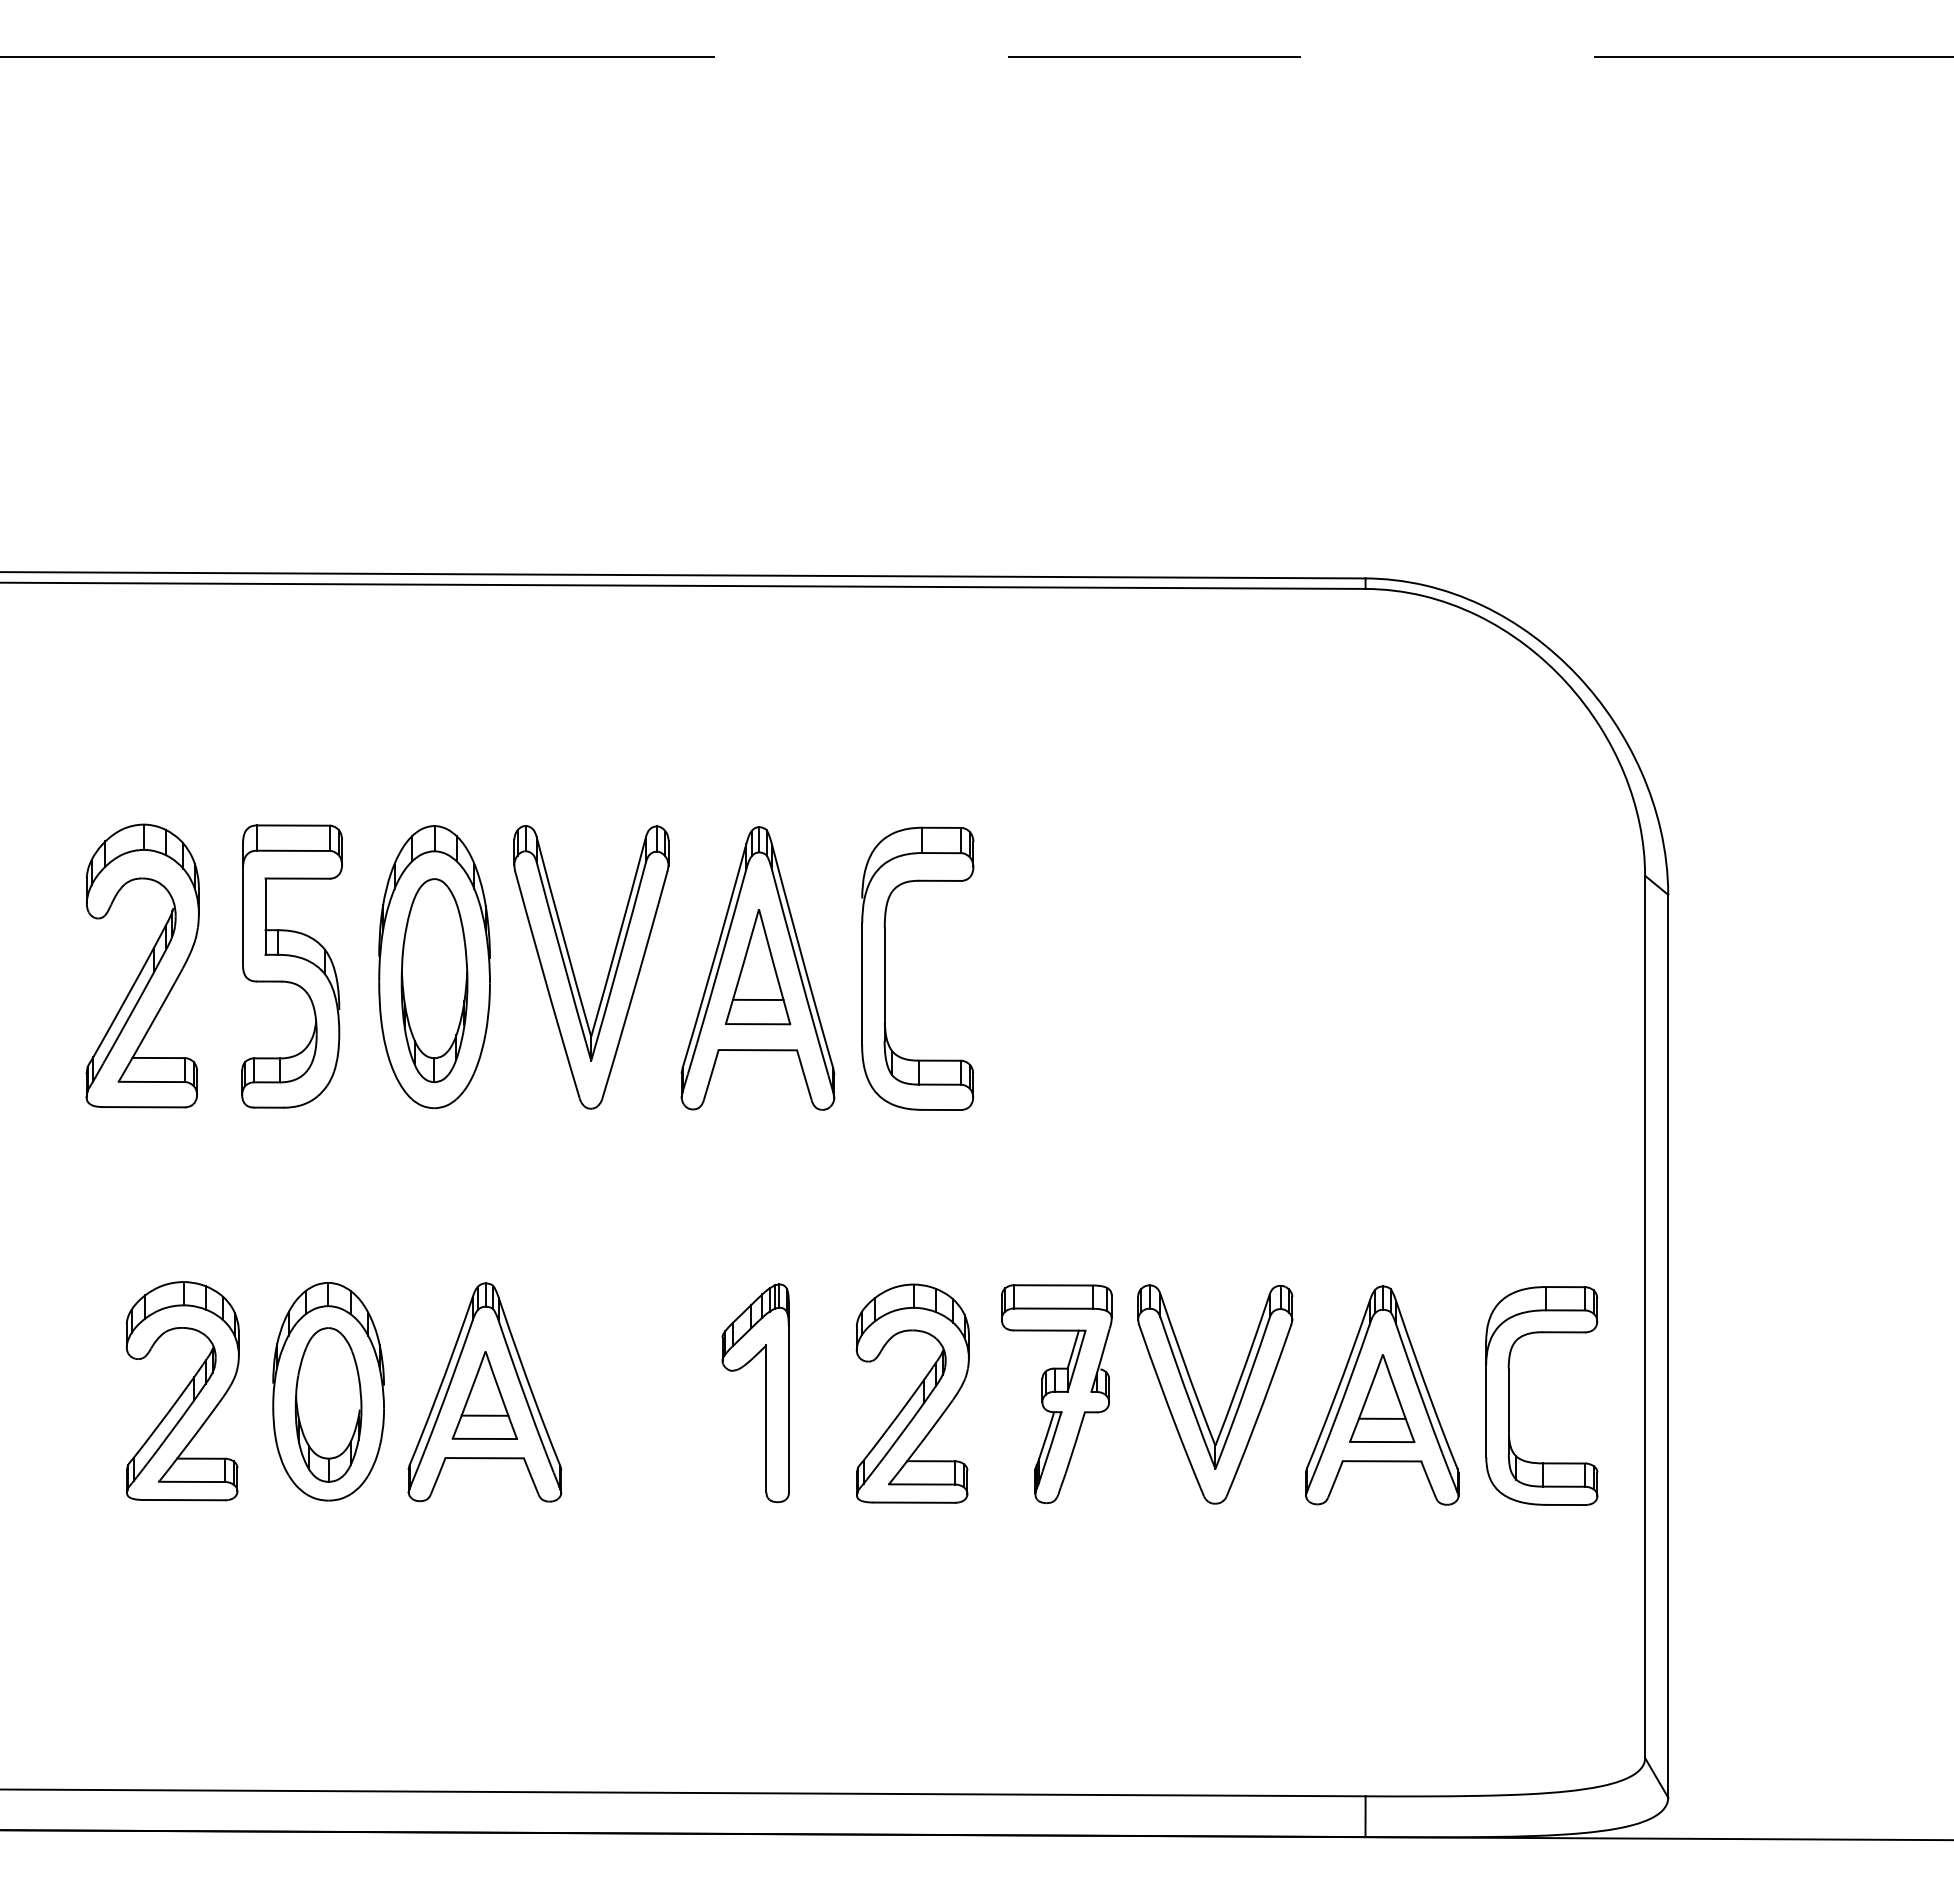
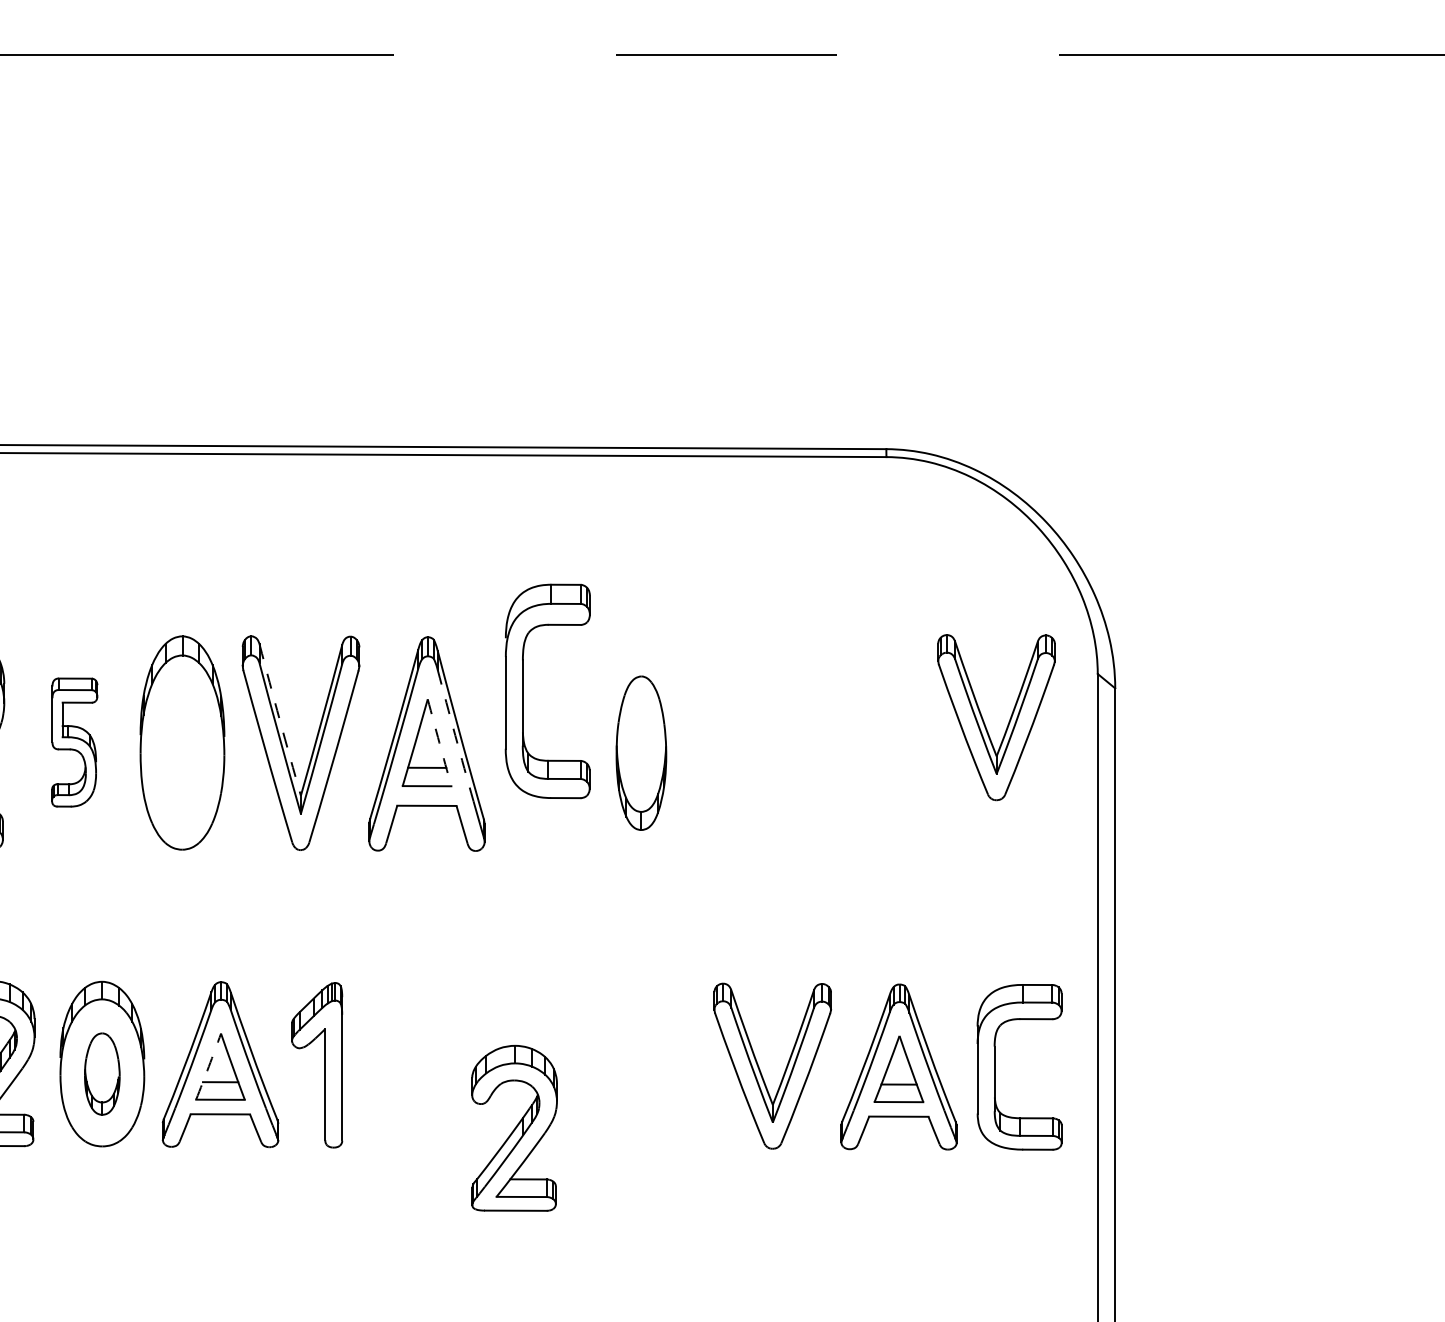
arc: (563, 936) -> (279, 719), solid -> dashed
part: (1527, 938) -> (1008, 721), added
arc: (795, 957) -> (455, 735), solid -> dashed
part: (291, 966) -> (74, 742), size x0.6
arc: (774, 966) -> (439, 742), solid -> dashed
part: (885, 968) -> (523, 691), moved
part: (434, 980) -> (641, 753), moved
part: (765, 1393) -> (324, 1065), moved
part: (912, 1393) -> (514, 1128), moved
part: (1056, 1393) -> (652, 1065), removed
arc: (469, 1395) -> (208, 1066), solid -> dashed
part: (328, 1404) -> (102, 1073), size x0.7

